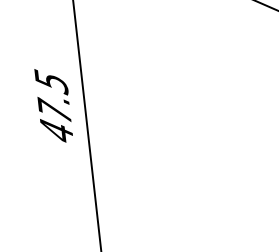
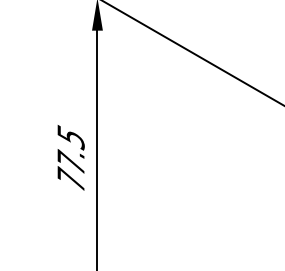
text: (56, 129) -> (70, 178), 47.5 -> 77.5

